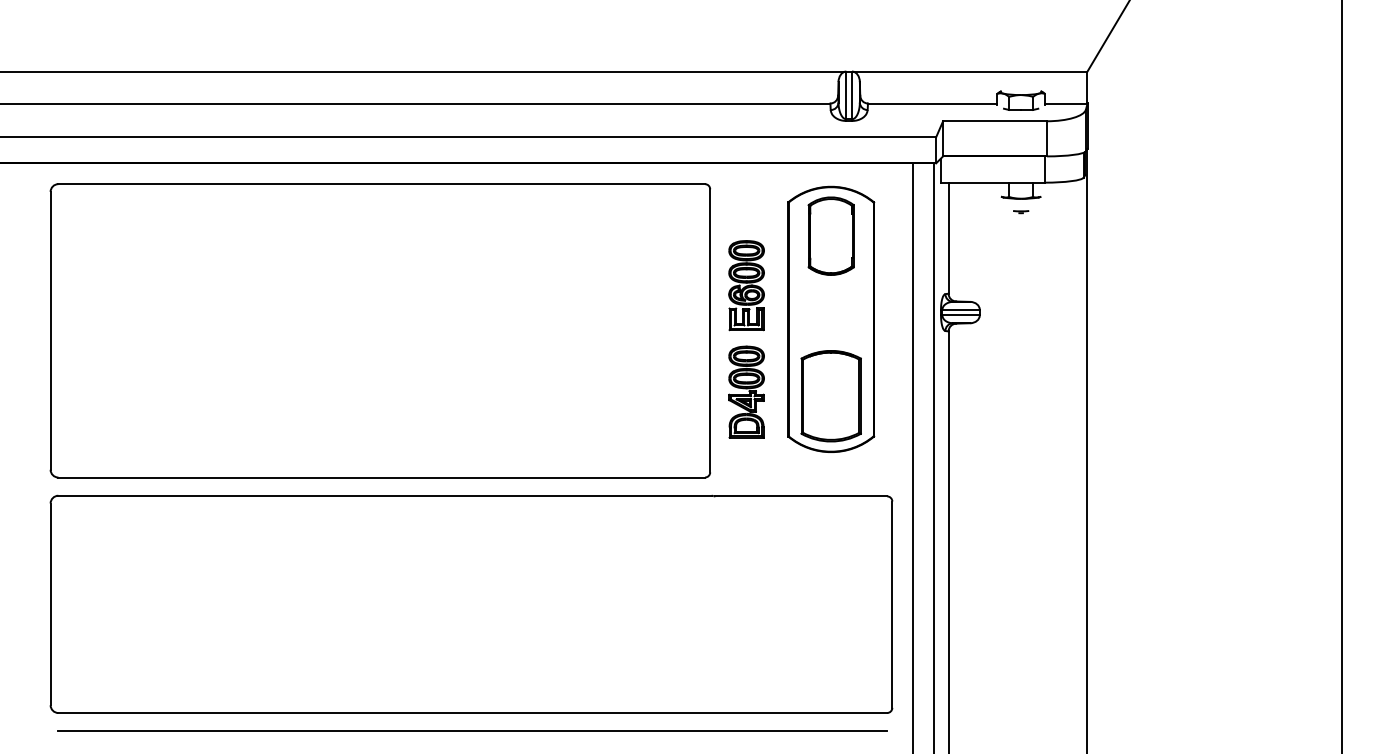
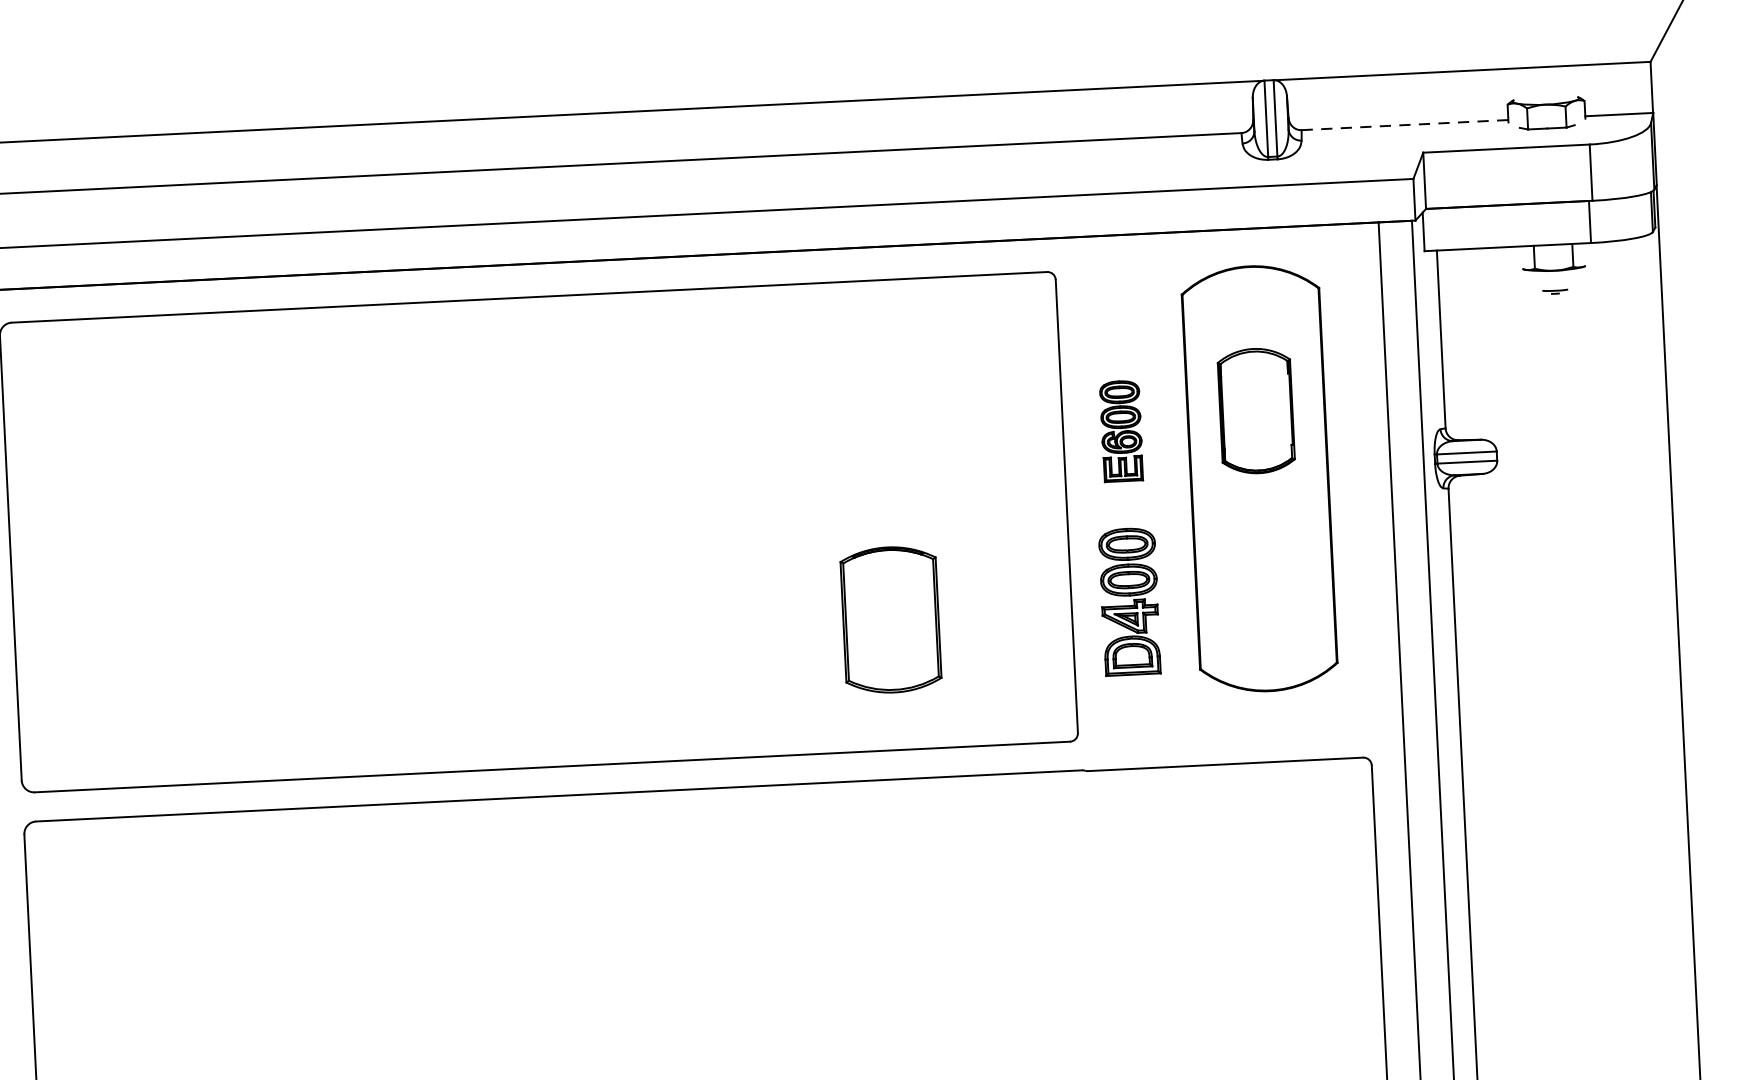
line: (932, 103) -> (1404, 125), solid -> dashed
part: (830, 235) -> (1255, 410), moved
part: (746, 285) -> (1121, 431), size x0.7
part: (830, 396) -> (889, 620), moved

